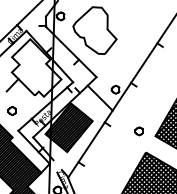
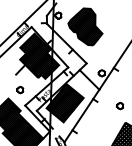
hatch: (94, 30) -> (85, 26), added
hatch: (36, 67) -> (39, 55), added

